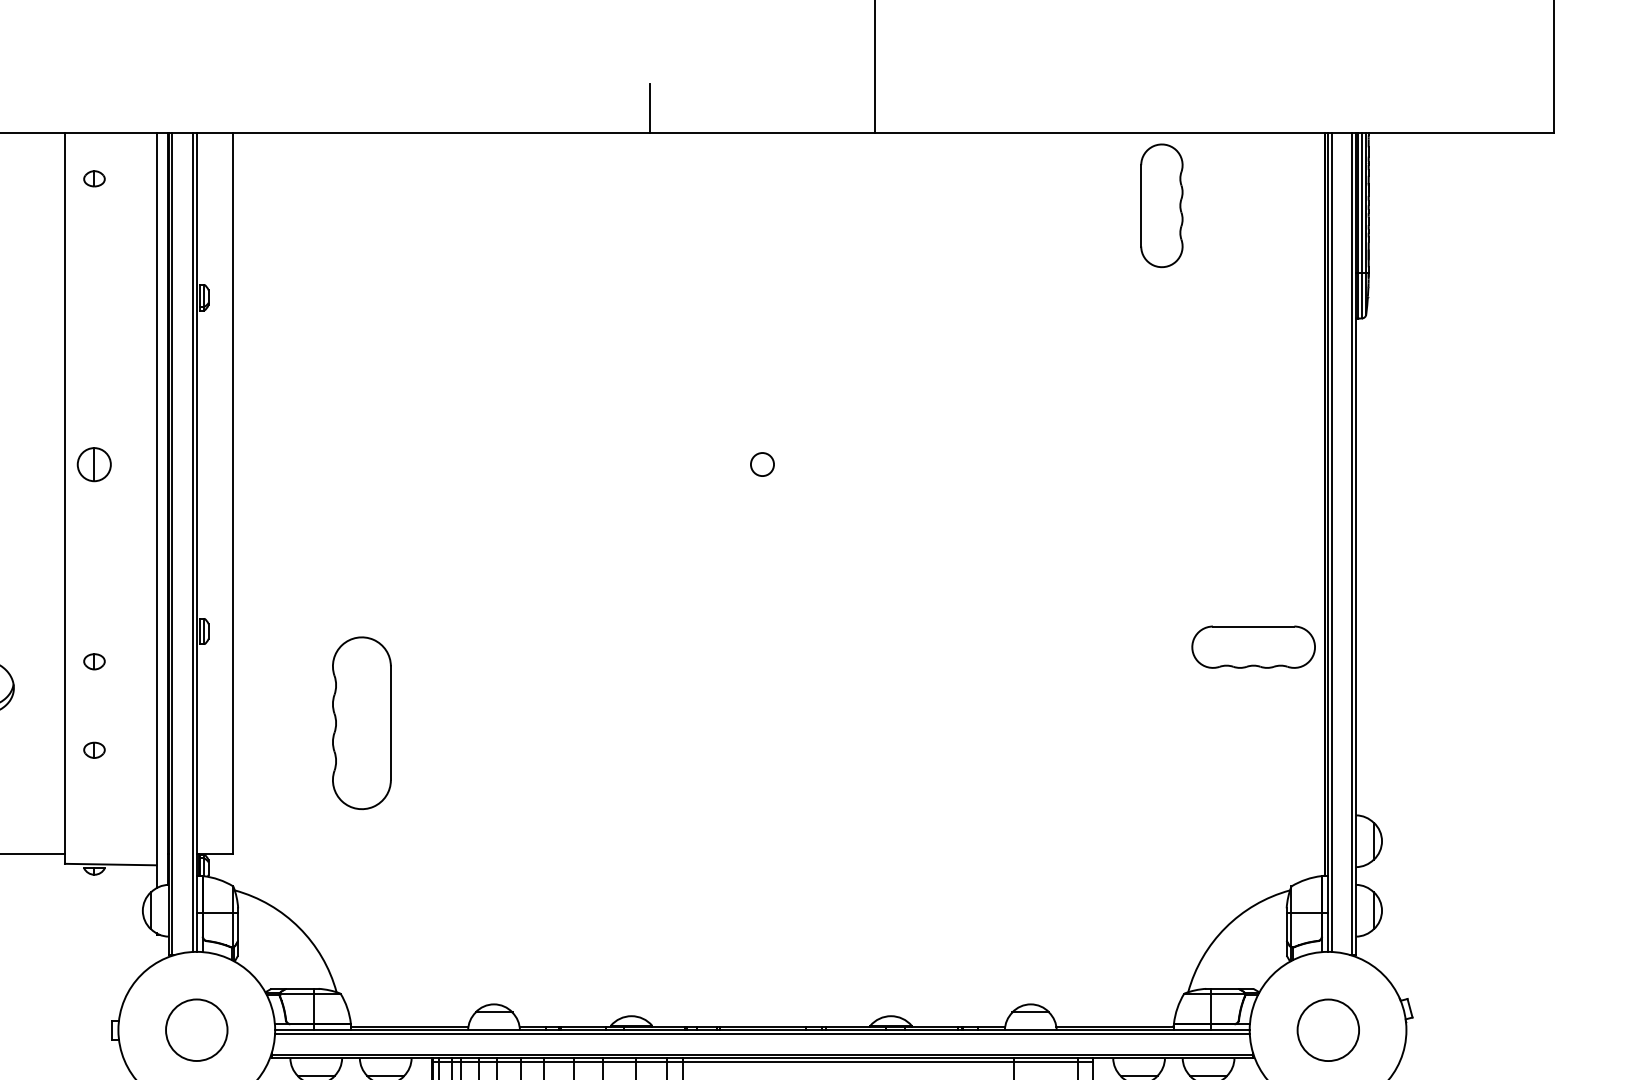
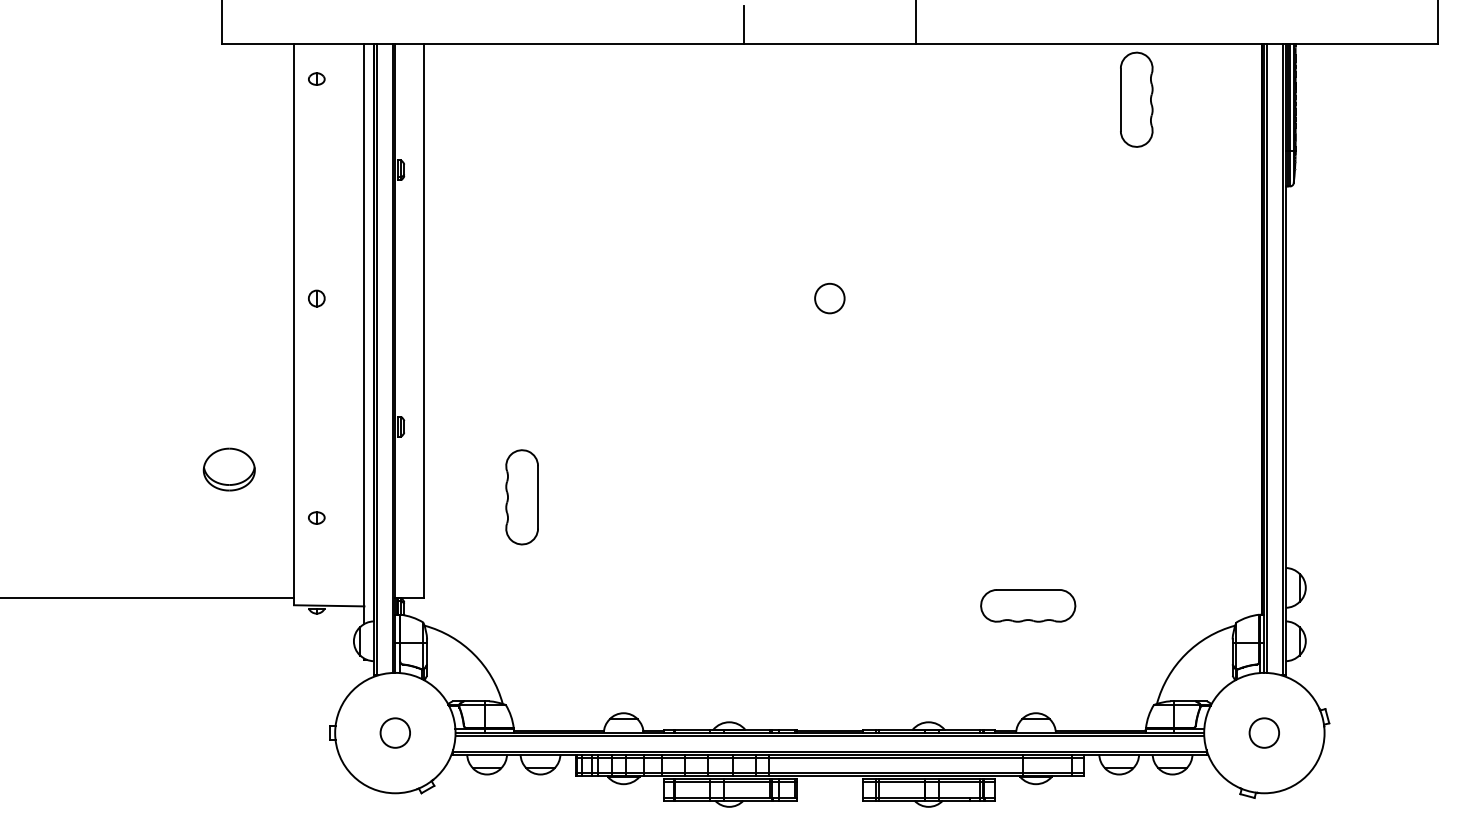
part: (94, 464) -> (316, 298), size x0.62
circle: (761, 464) -> (829, 298), size x1.67
part: (1254, 646) -> (1028, 605), moved
part: (94, 661) -> (316, 449), removed
part: (360, 723) -> (521, 497), size x0.71
circle: (196, 1029) -> (395, 732), size x0.62
circle: (1326, 1029) -> (1263, 732), size x0.62

